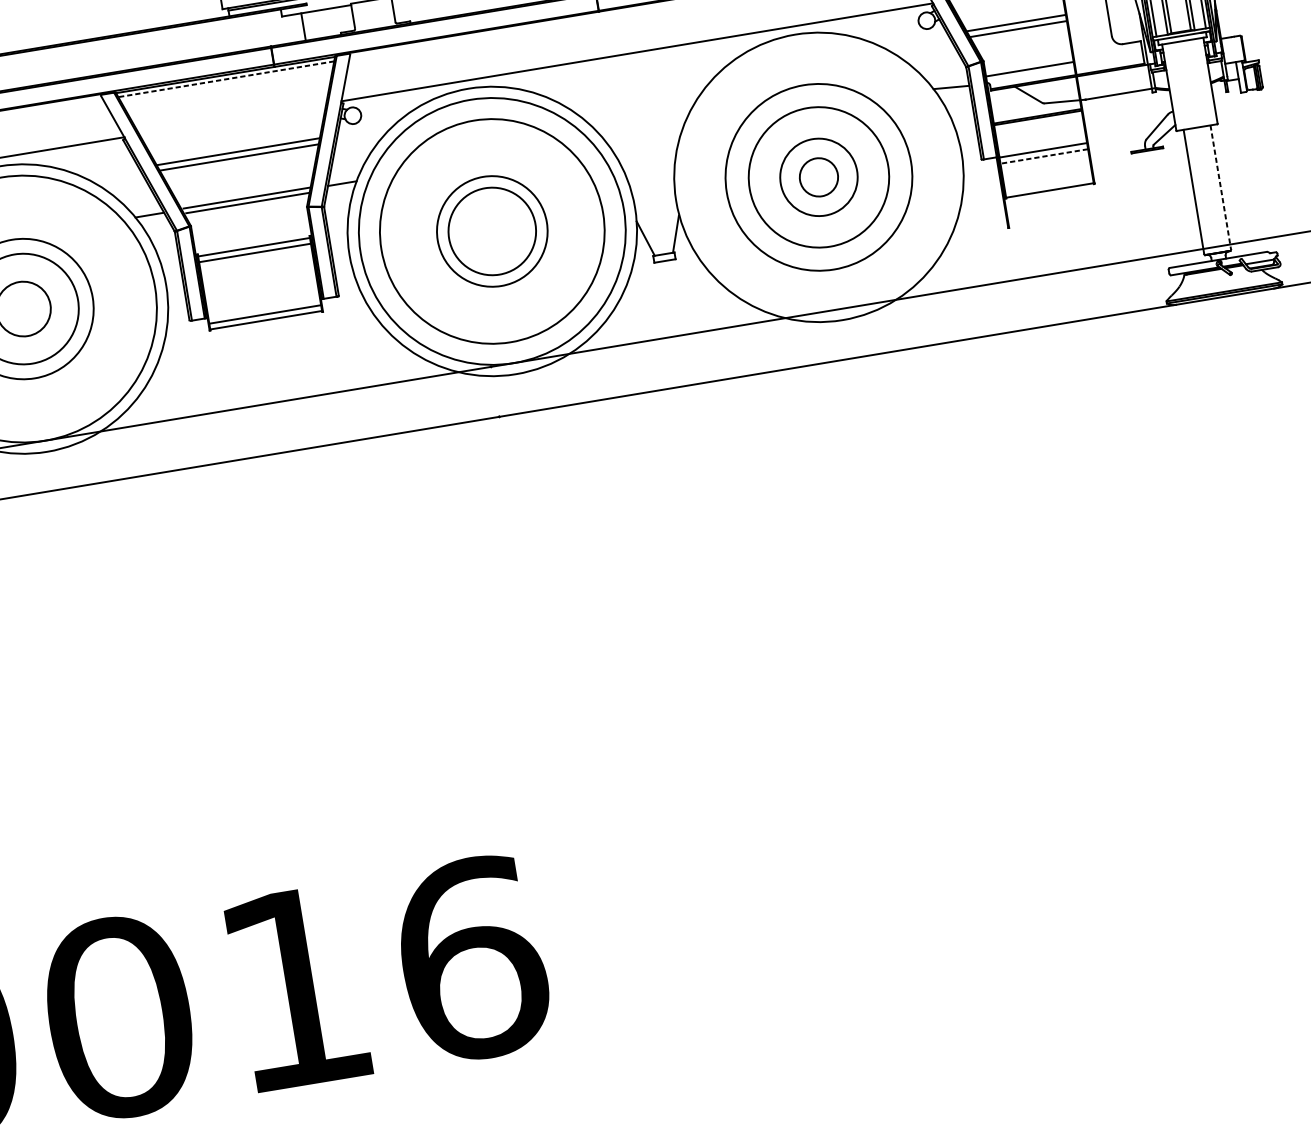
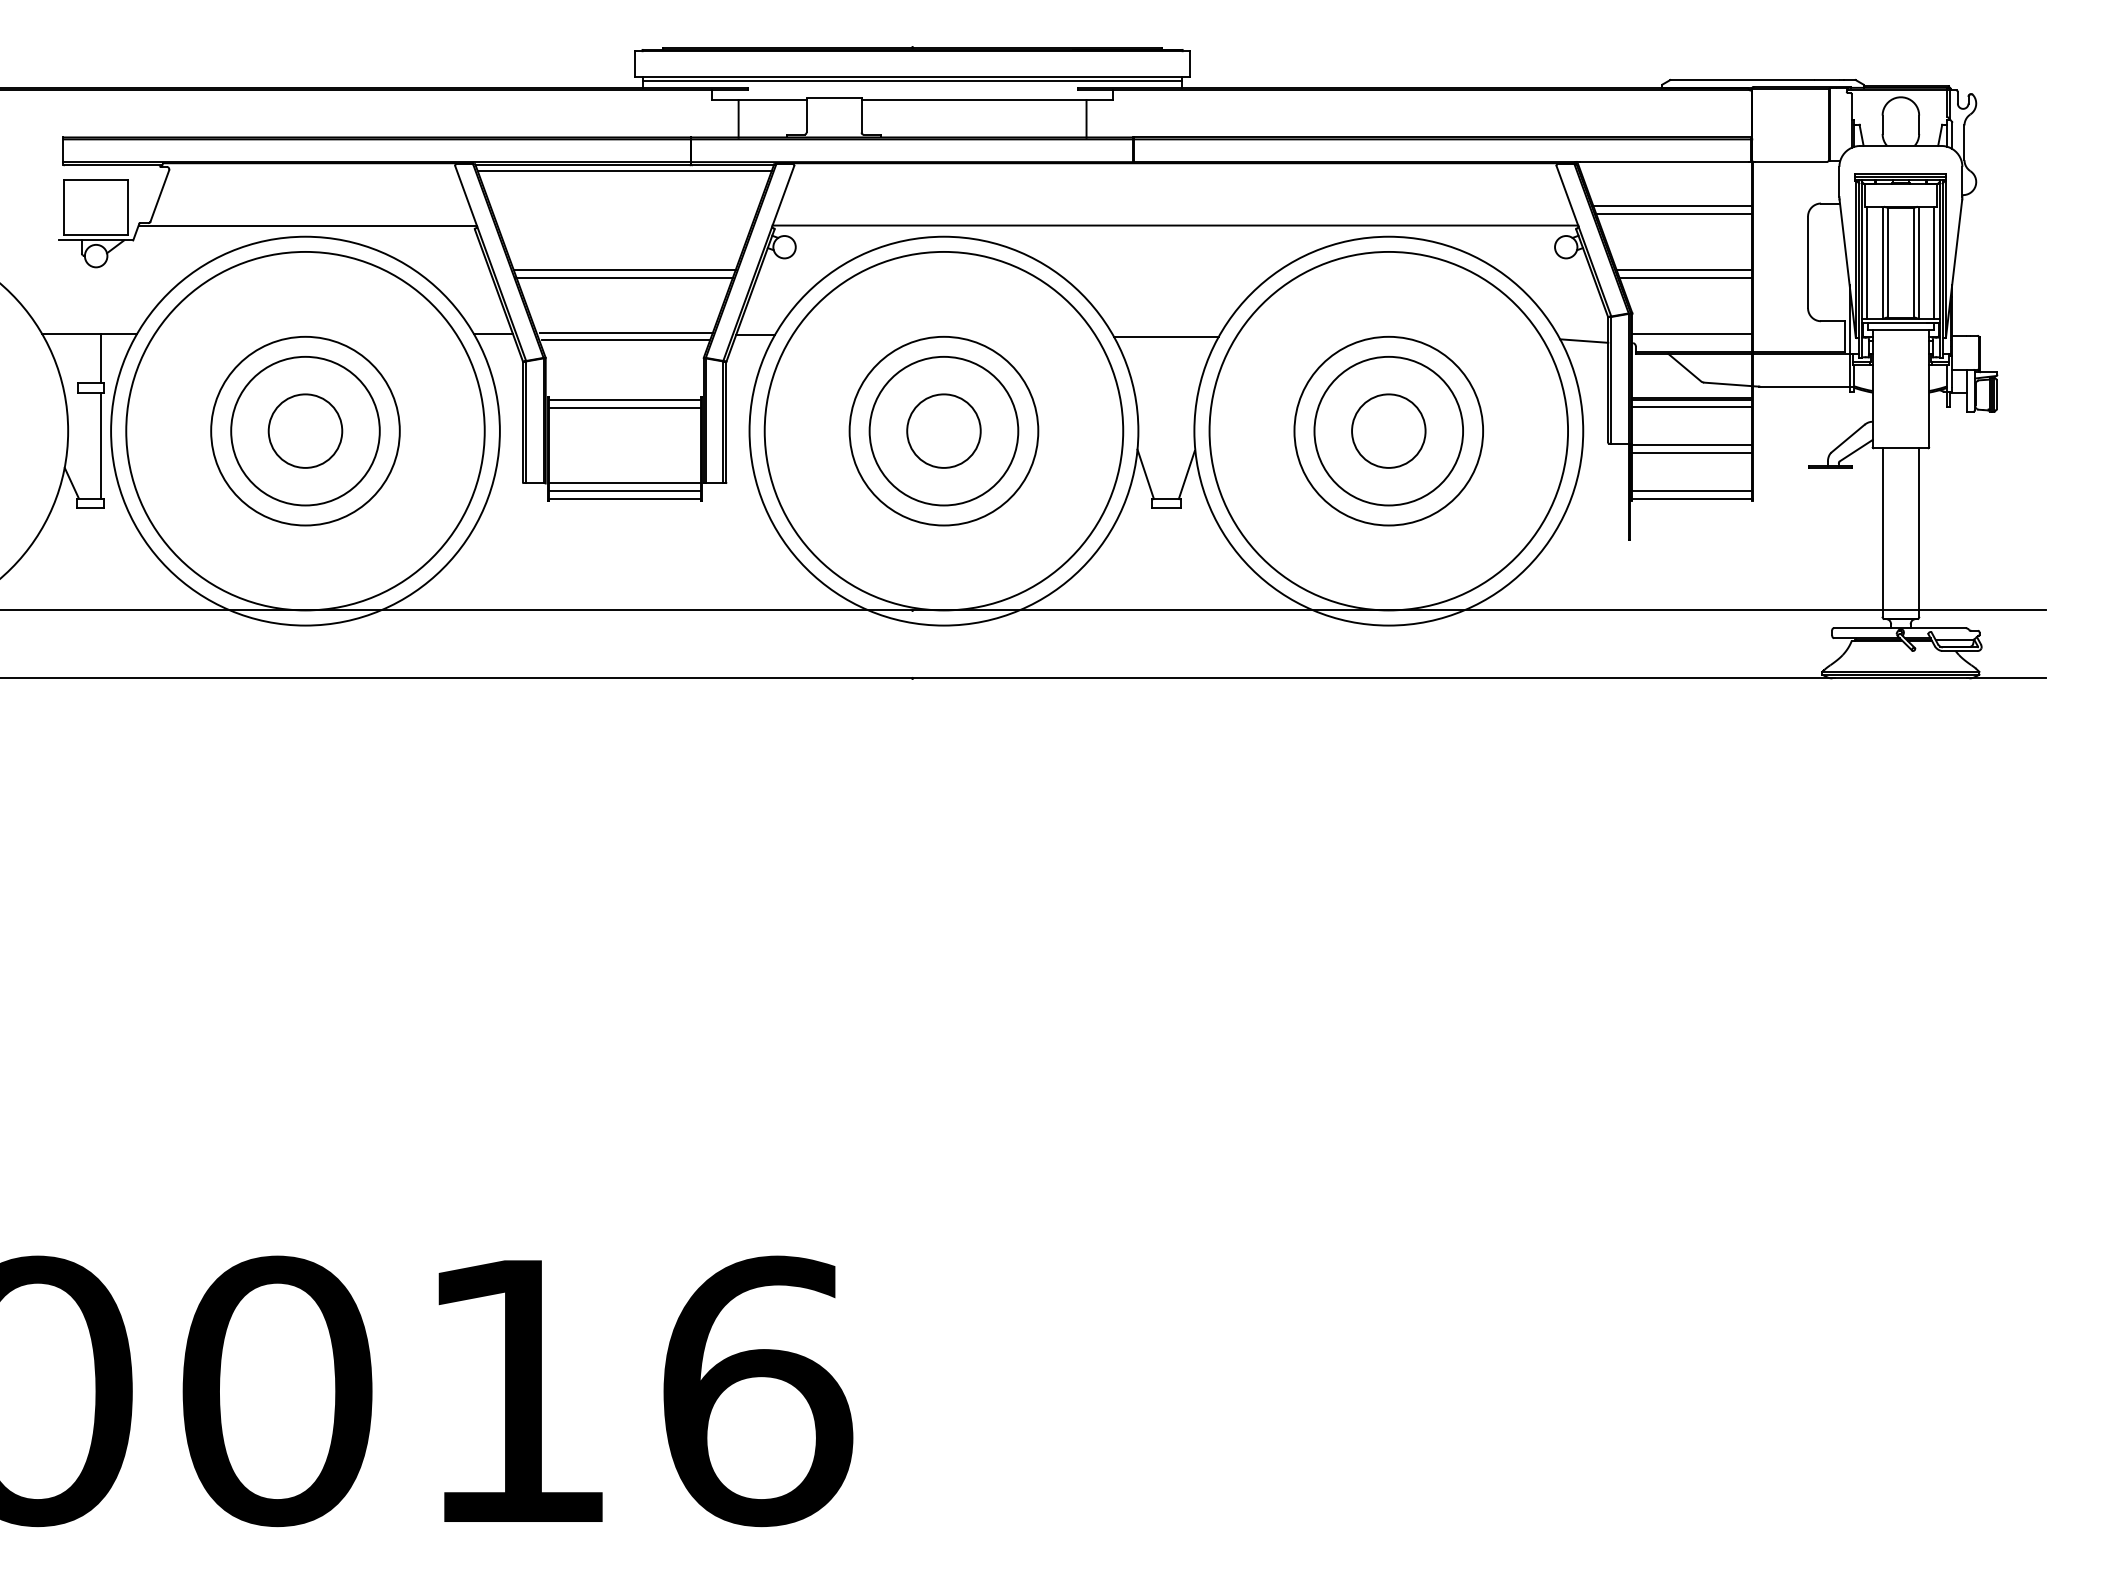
line: (226, 79) -> (624, 171), dashed -> solid
line: (1038, 122) -> (1691, 406), added
line: (643, 135) -> (1165, 336), added
line: (1043, 156) -> (1691, 452), dashed -> solid
circle: (818, 176) -> (1388, 430), size x1.43
circle: (818, 176) -> (1388, 430), size x1.43
circle: (818, 176) -> (1388, 430), size x1.43
line: (1048, 184) -> (1691, 490), added
line: (1220, 187) -> (1919, 532), dashed -> solid
circle: (491, 231) -> (943, 430), size x0.62
circle: (491, 231) -> (943, 430), size x0.62
line: (264, 308) -> (624, 483), added

